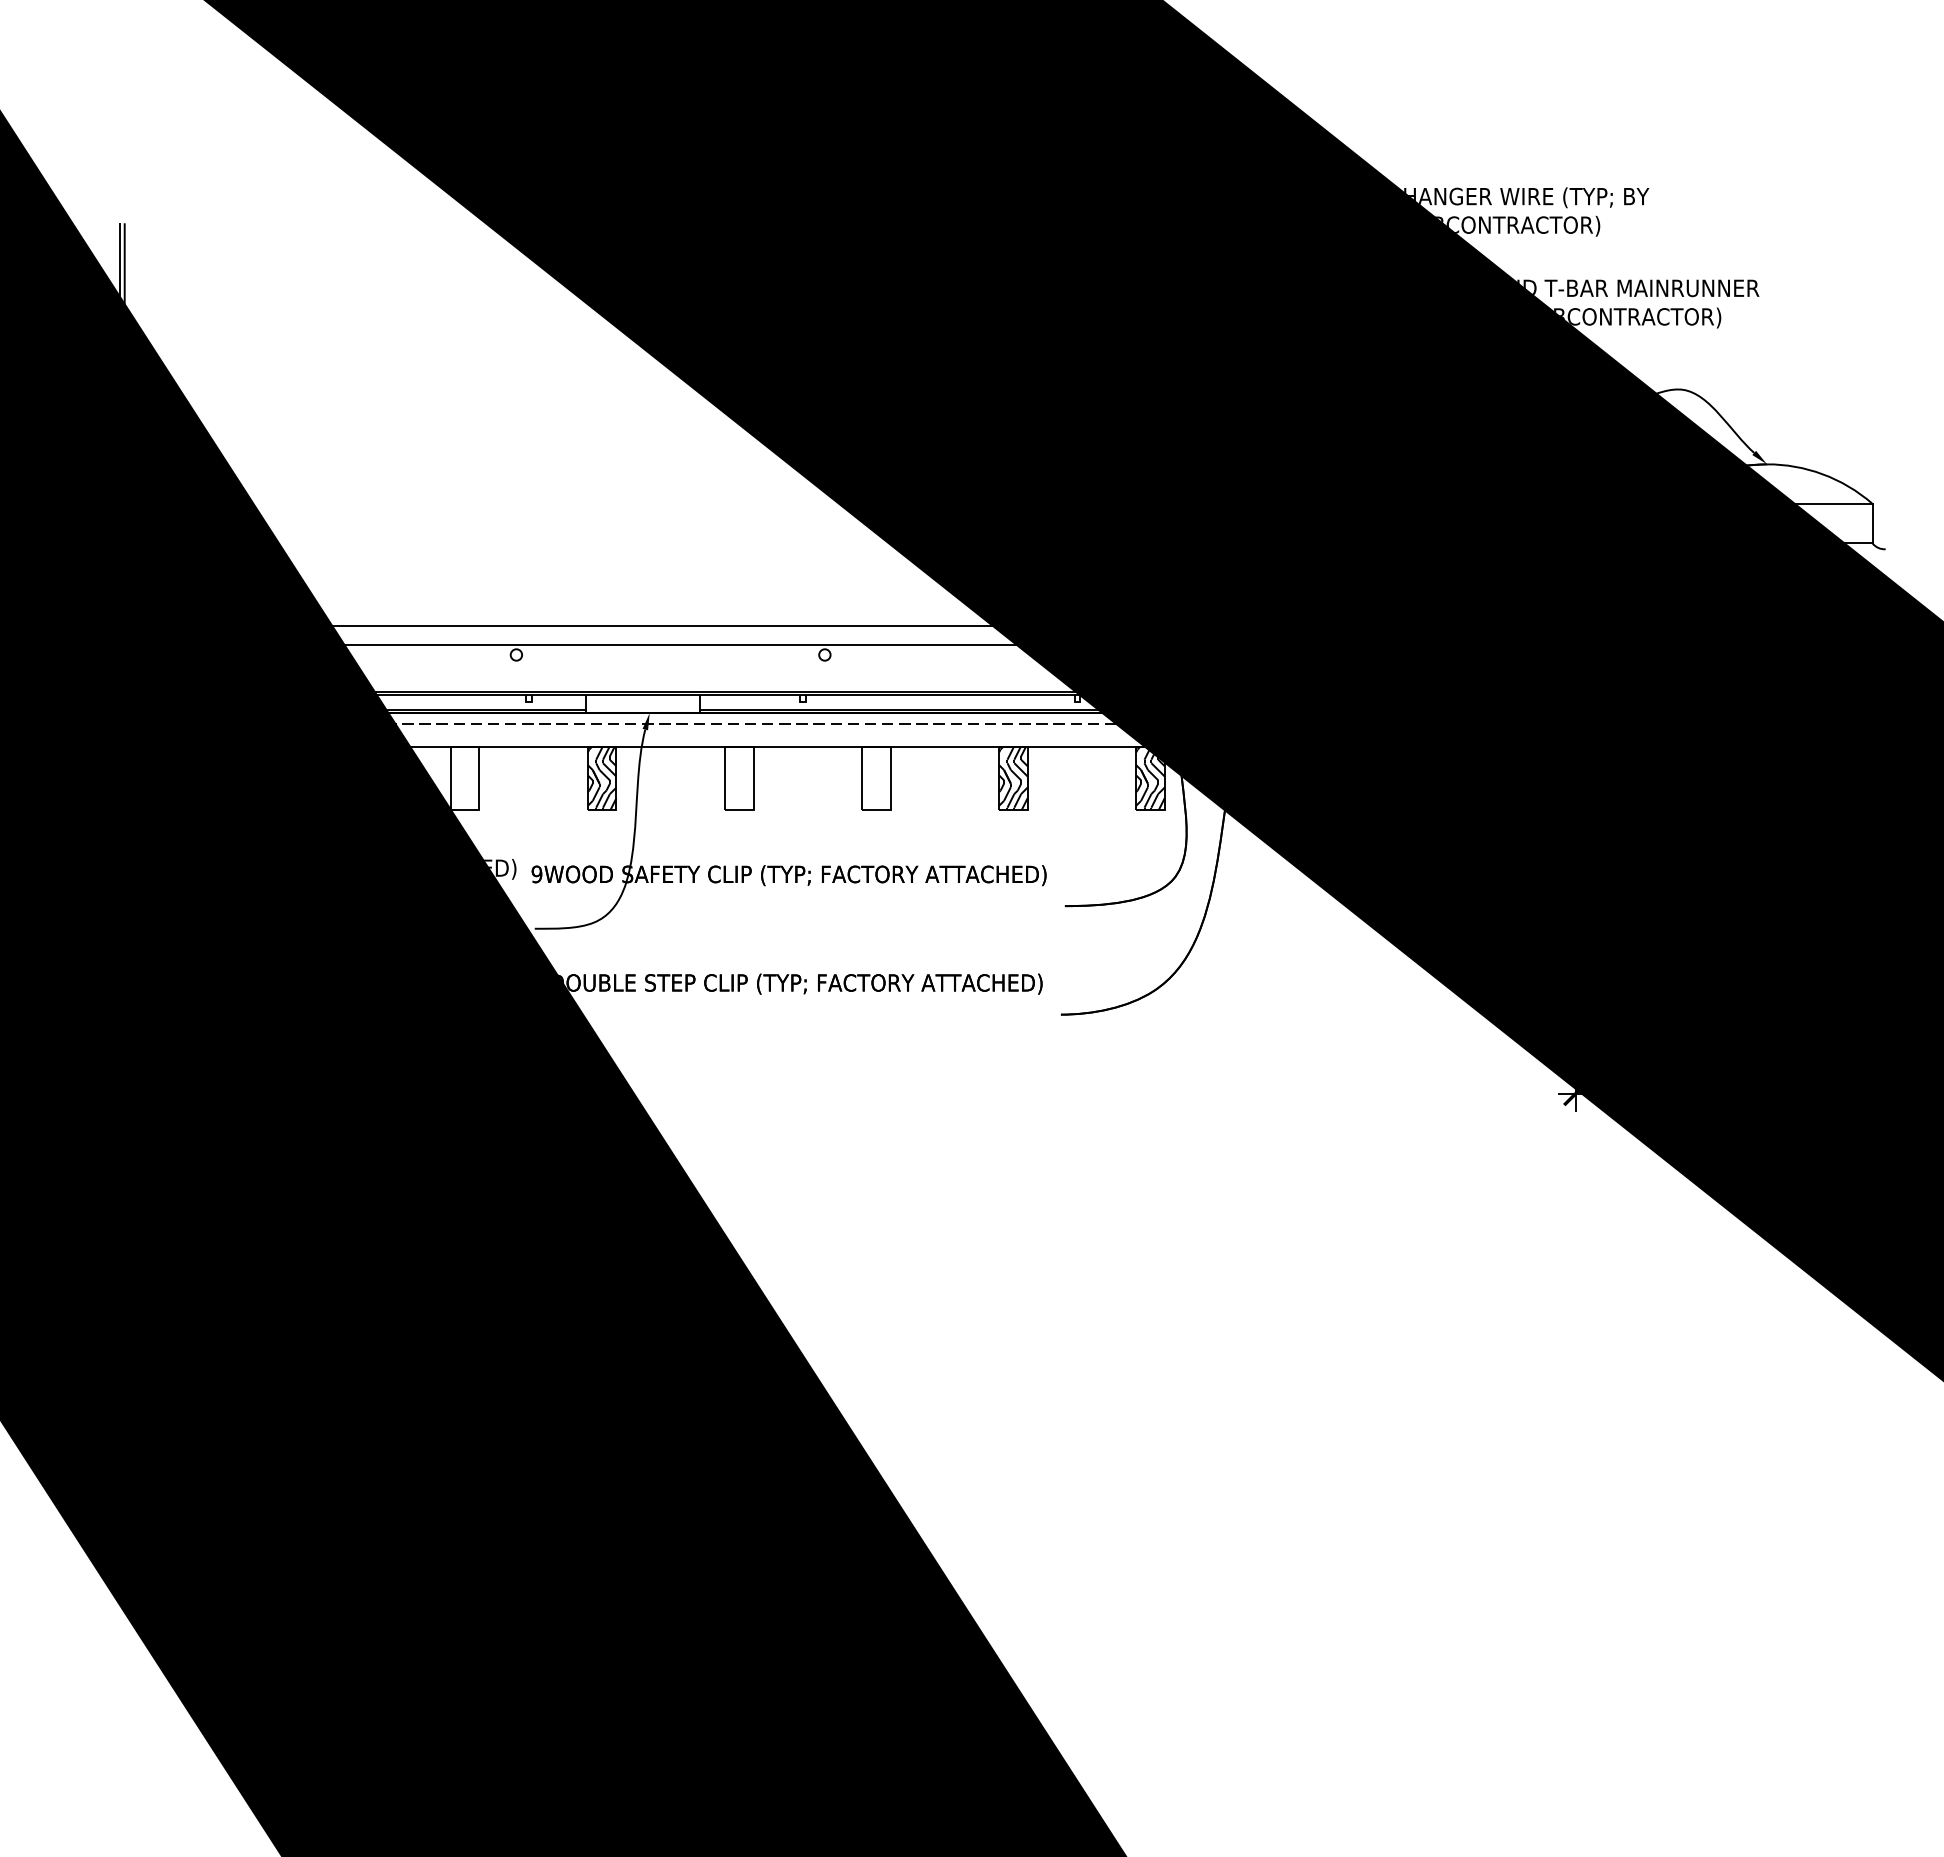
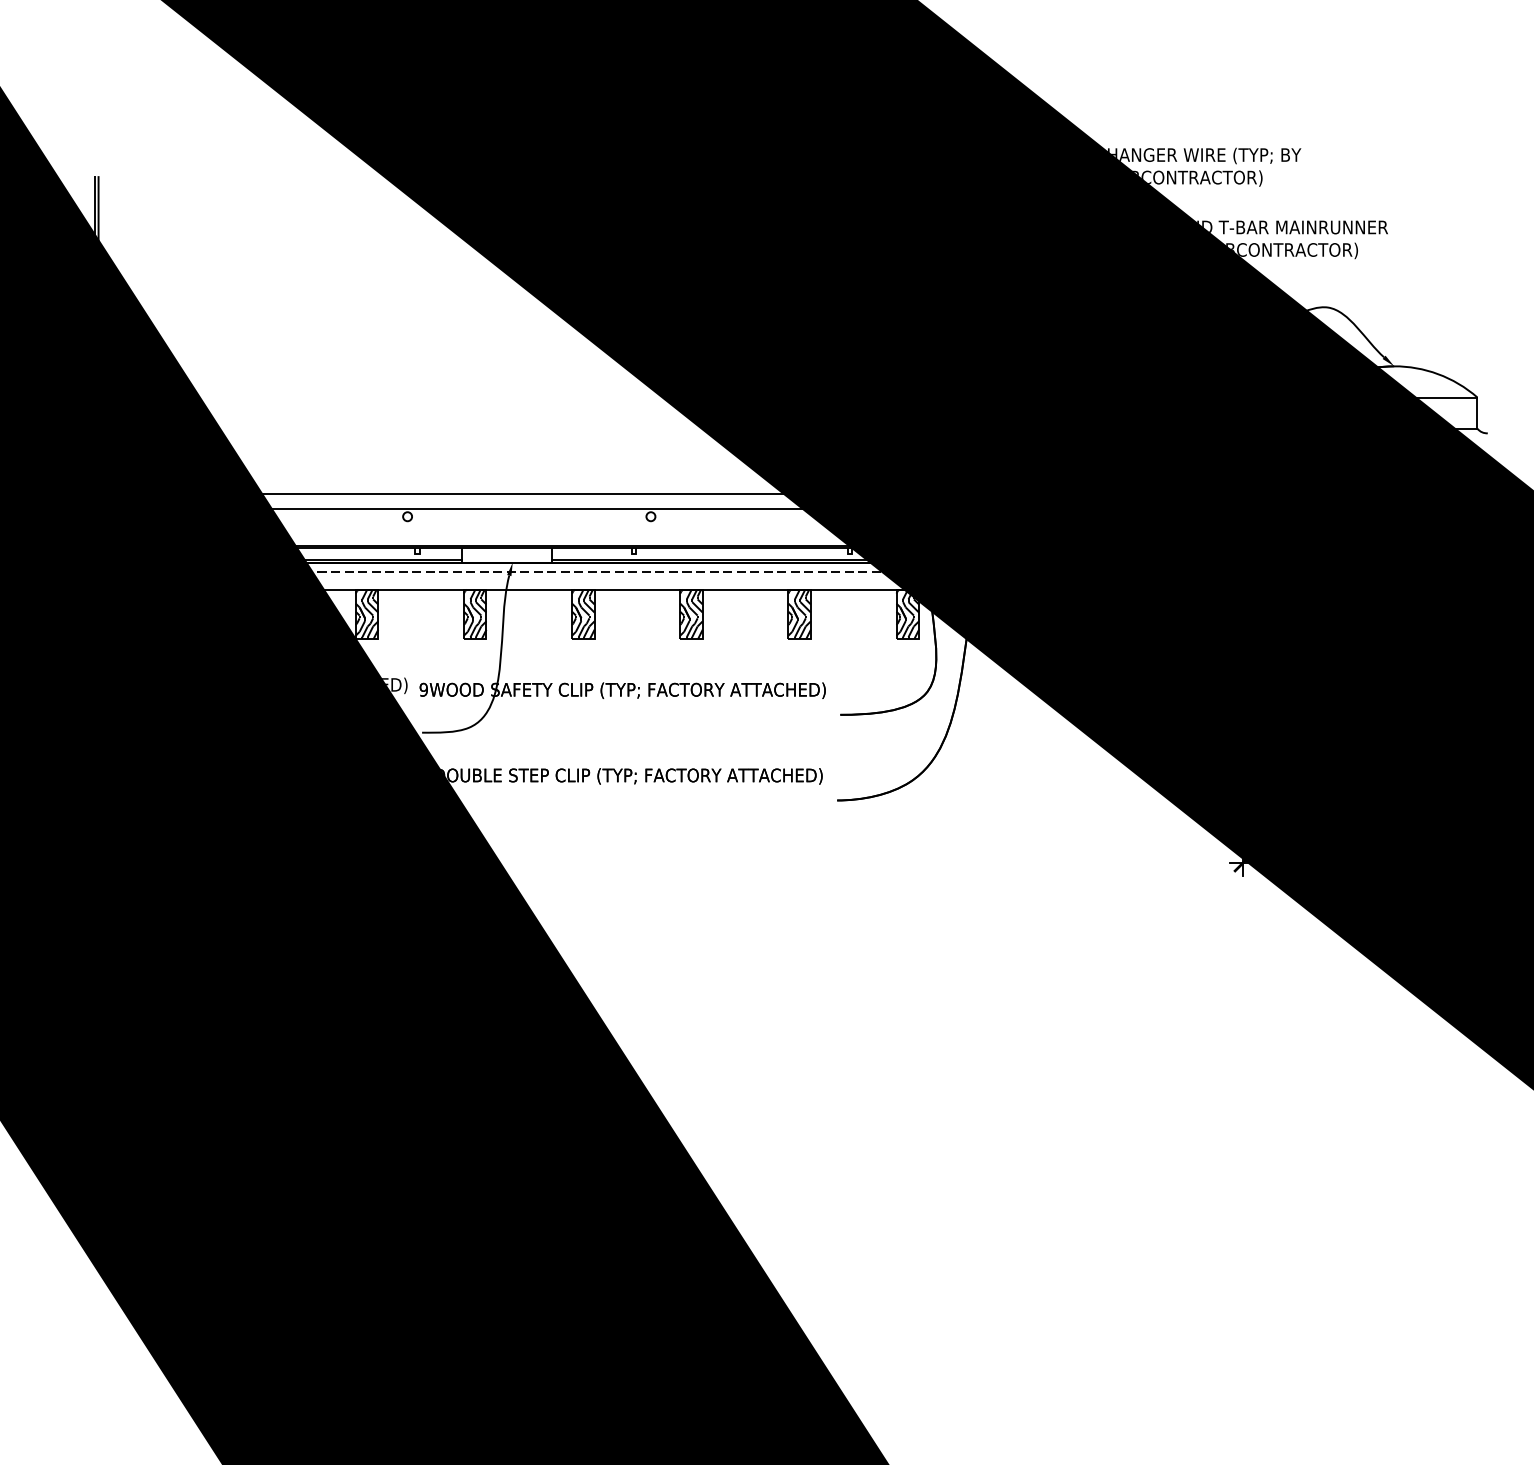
hatch: (464, 778) -> (366, 614), added
hatch: (738, 778) -> (582, 614), added
hatch: (876, 778) -> (691, 614), added

